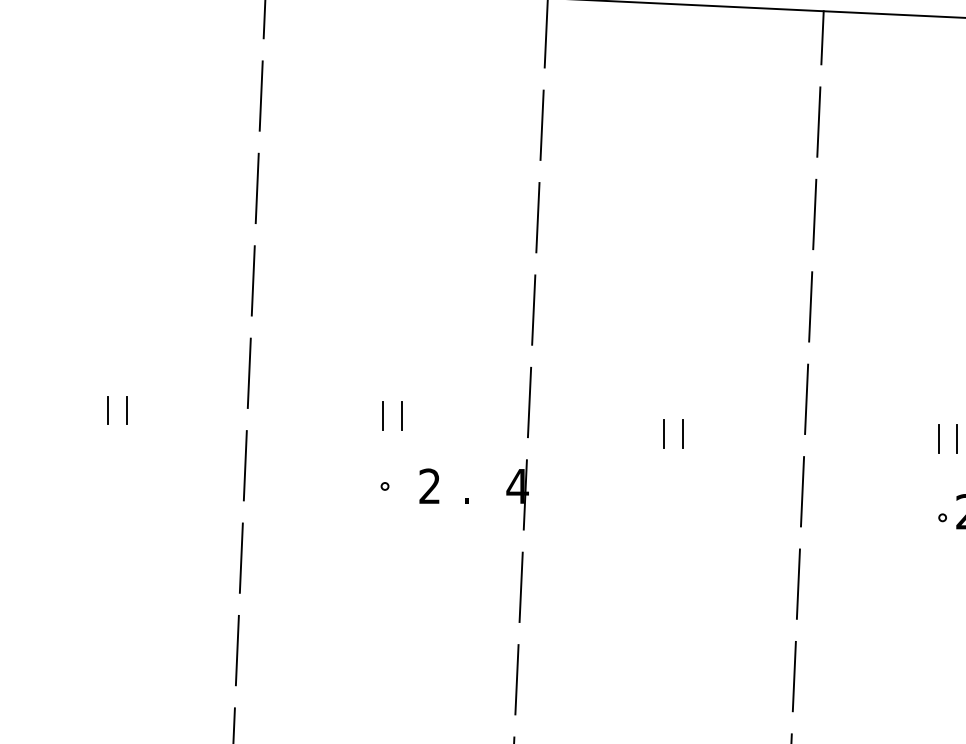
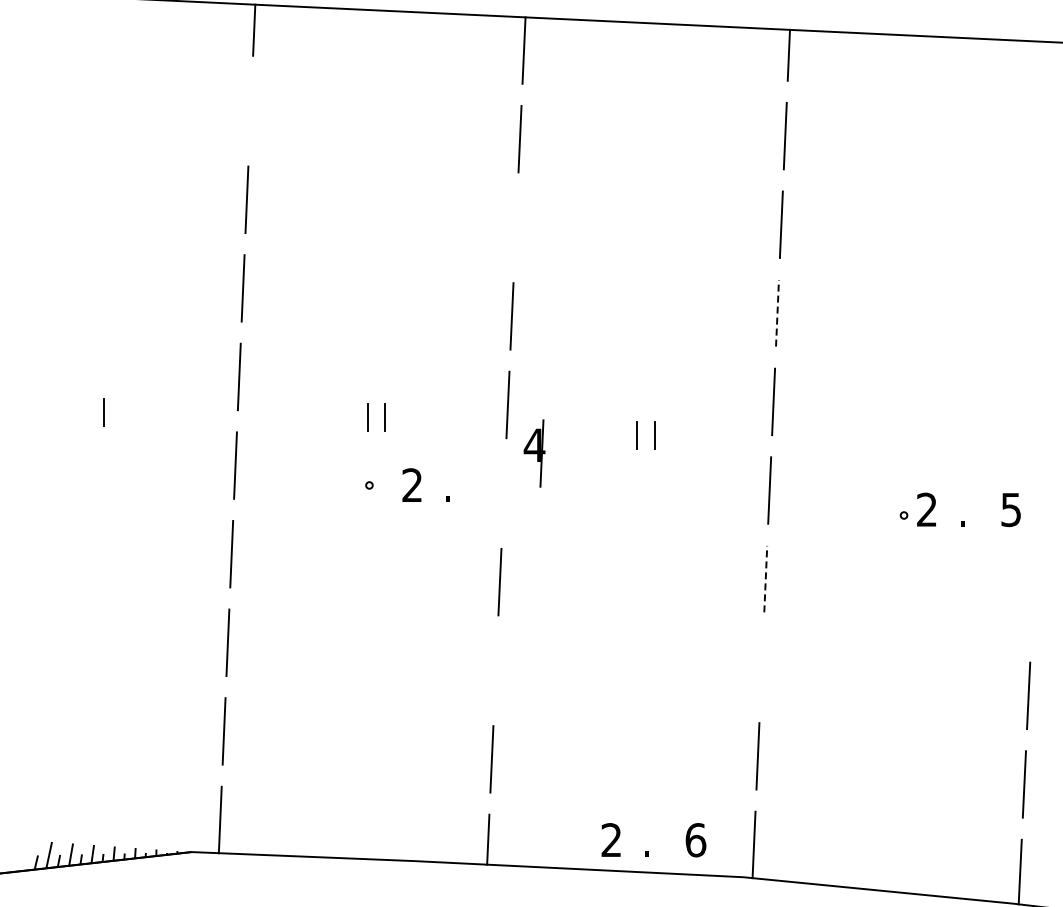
line: (260, 96) -> (250, 111), removed
line: (537, 217) -> (515, 227), removed
line: (810, 306) -> (777, 312), solid -> dashed
line: (126, 410) -> (121, 412), removed
line: (938, 439) -> (900, 440), removed
line: (956, 439) -> (917, 440), removed
part: (517, 494) -> (534, 453), moved
line: (798, 583) -> (765, 578), solid -> dashed
line: (793, 676) -> (761, 667), removed
line: (516, 679) -> (495, 670), removed

